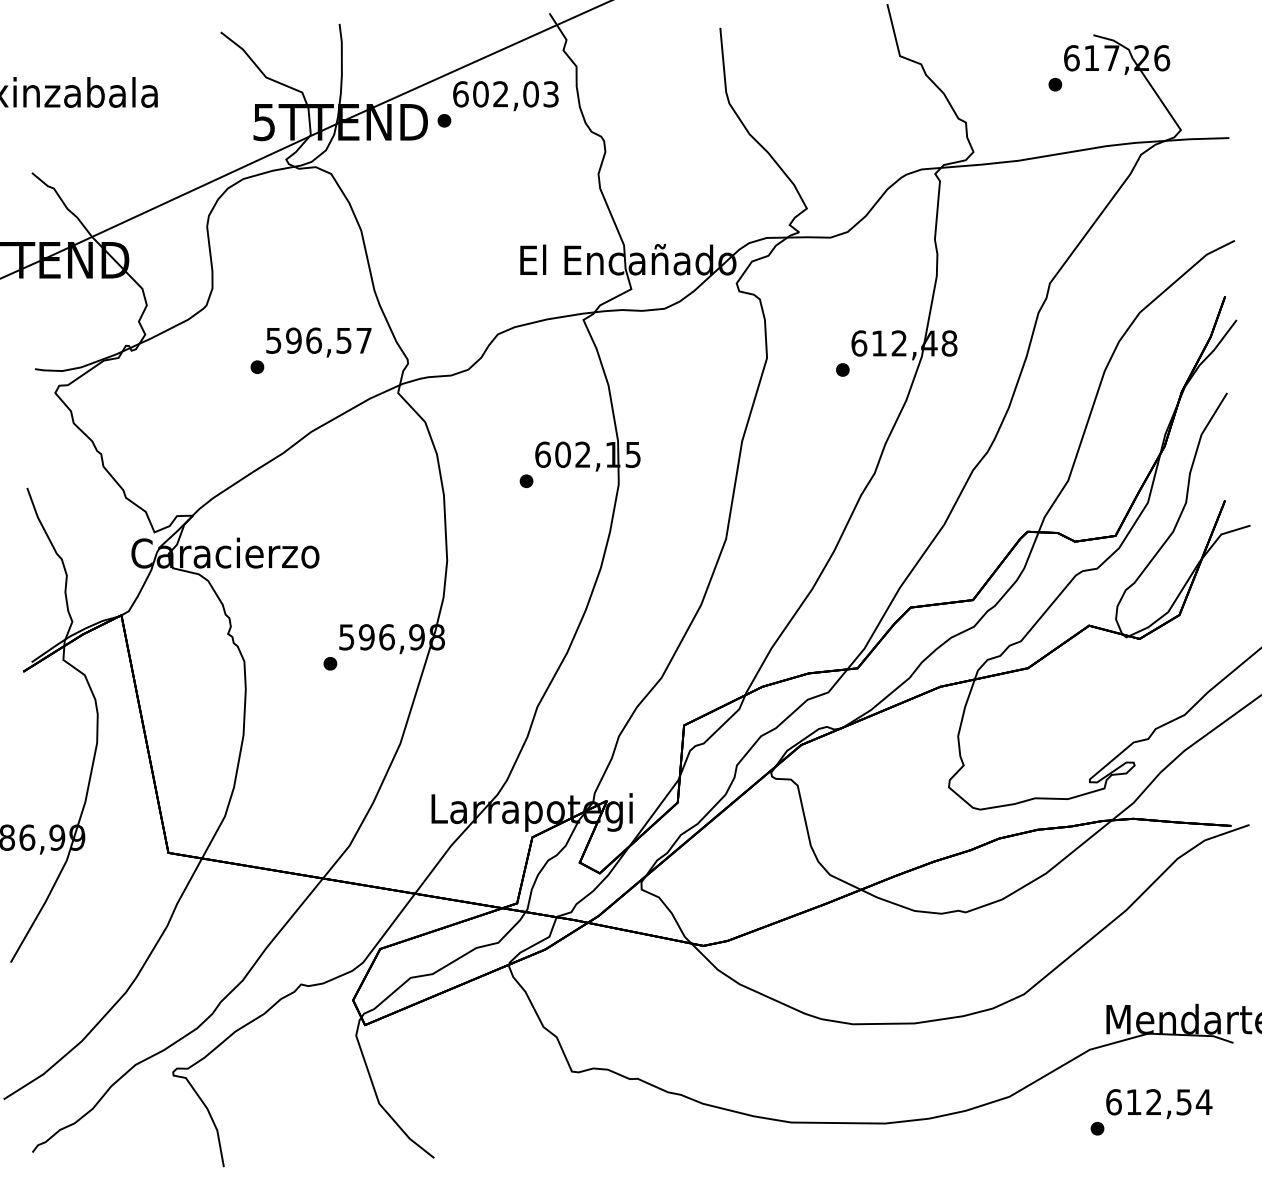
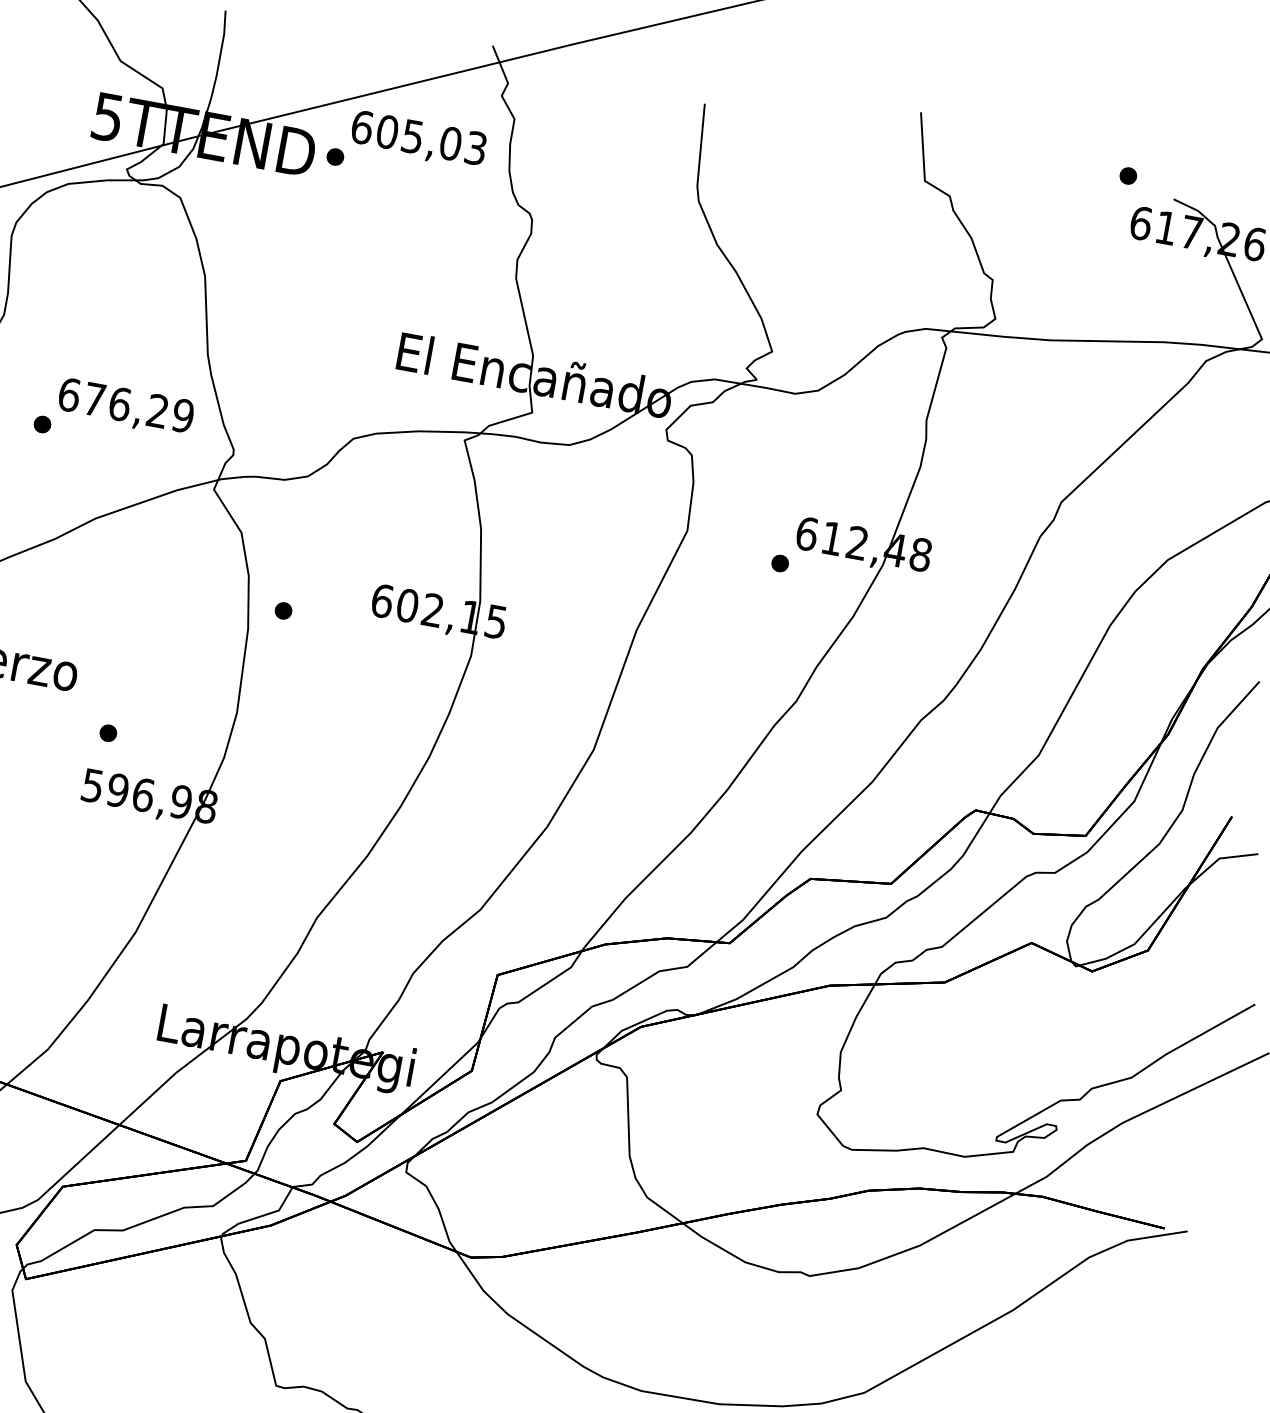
part: (1055, 84) -> (1128, 175), moved
text: (500, 94) -> (412, 136), 602,03 -> 605,03
text: (318, 340) -> (125, 404), 596,57 -> 676,29
part: (526, 480) -> (283, 609), moved
part: (330, 663) -> (108, 732), moved

